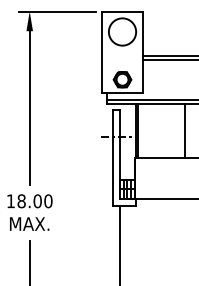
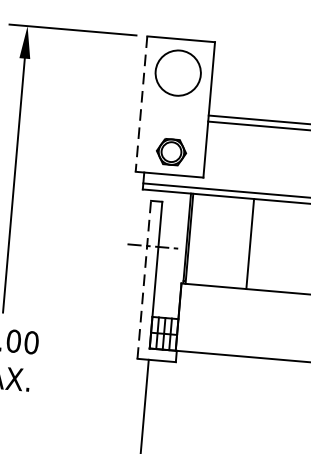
line: (102, 52) -> (142, 104), solid -> dashed
line: (185, 130) -> (250, 243), moved
line: (112, 157) -> (143, 279), solid -> dashed

